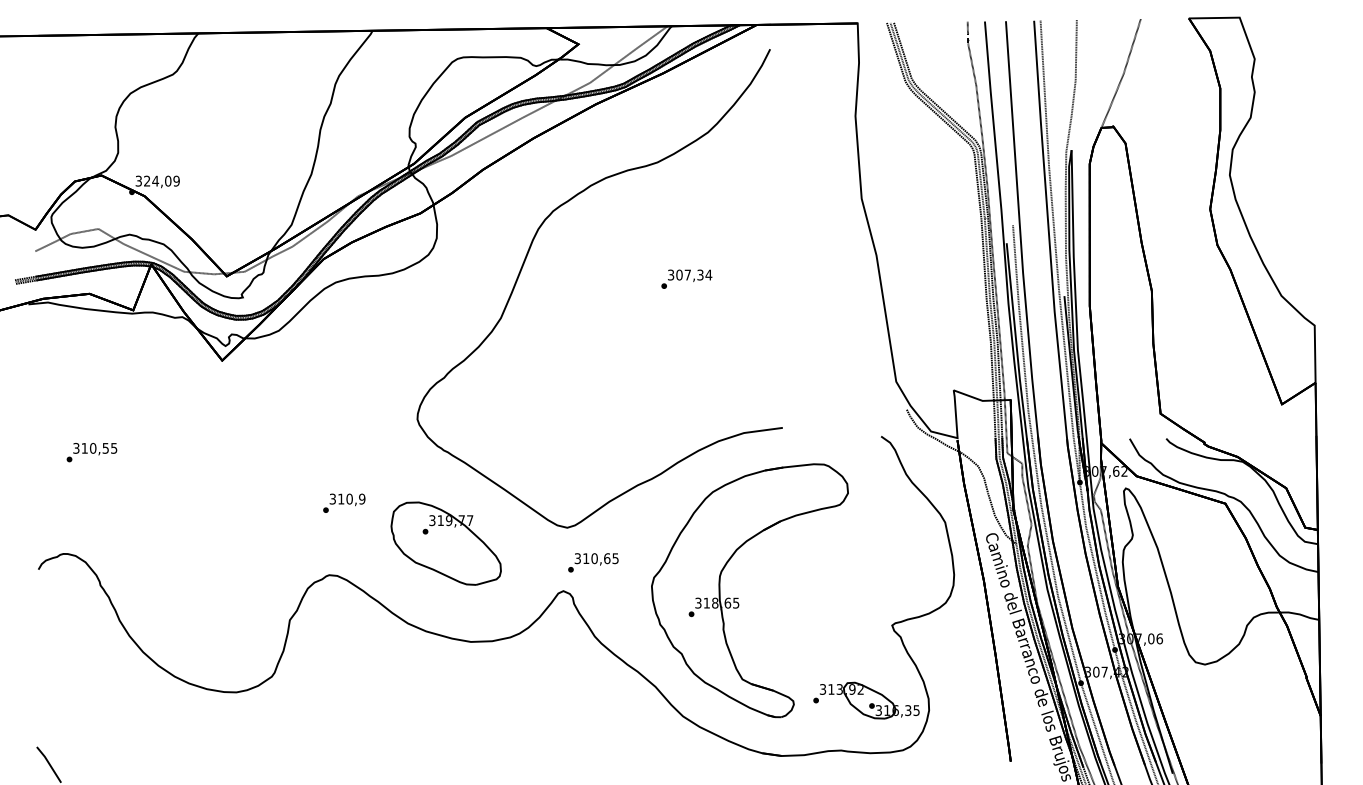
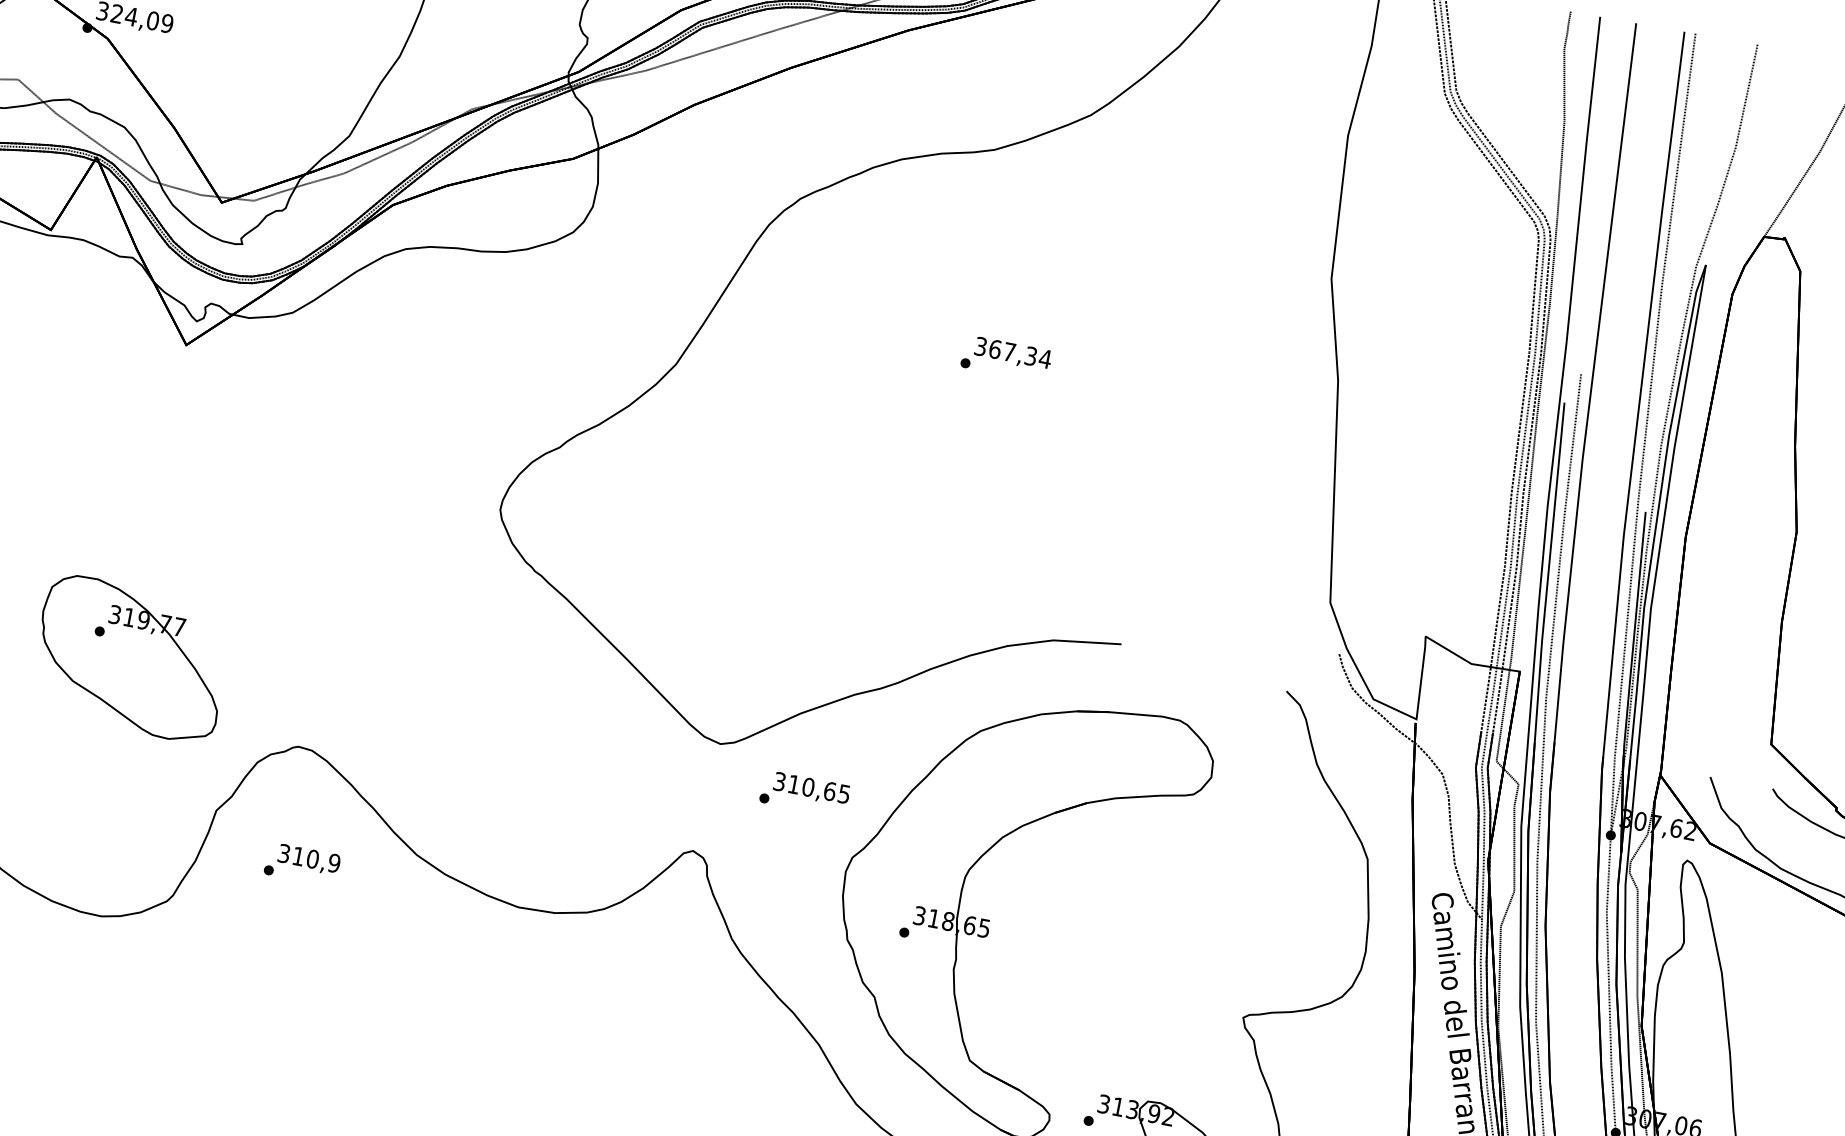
text: (679, 274) -> (995, 348), 307,34 -> 367,34
text: (344, 502) -> (302, 863), moved
part: (445, 543) -> (129, 658), moved
text: (593, 562) -> (805, 793), moved

